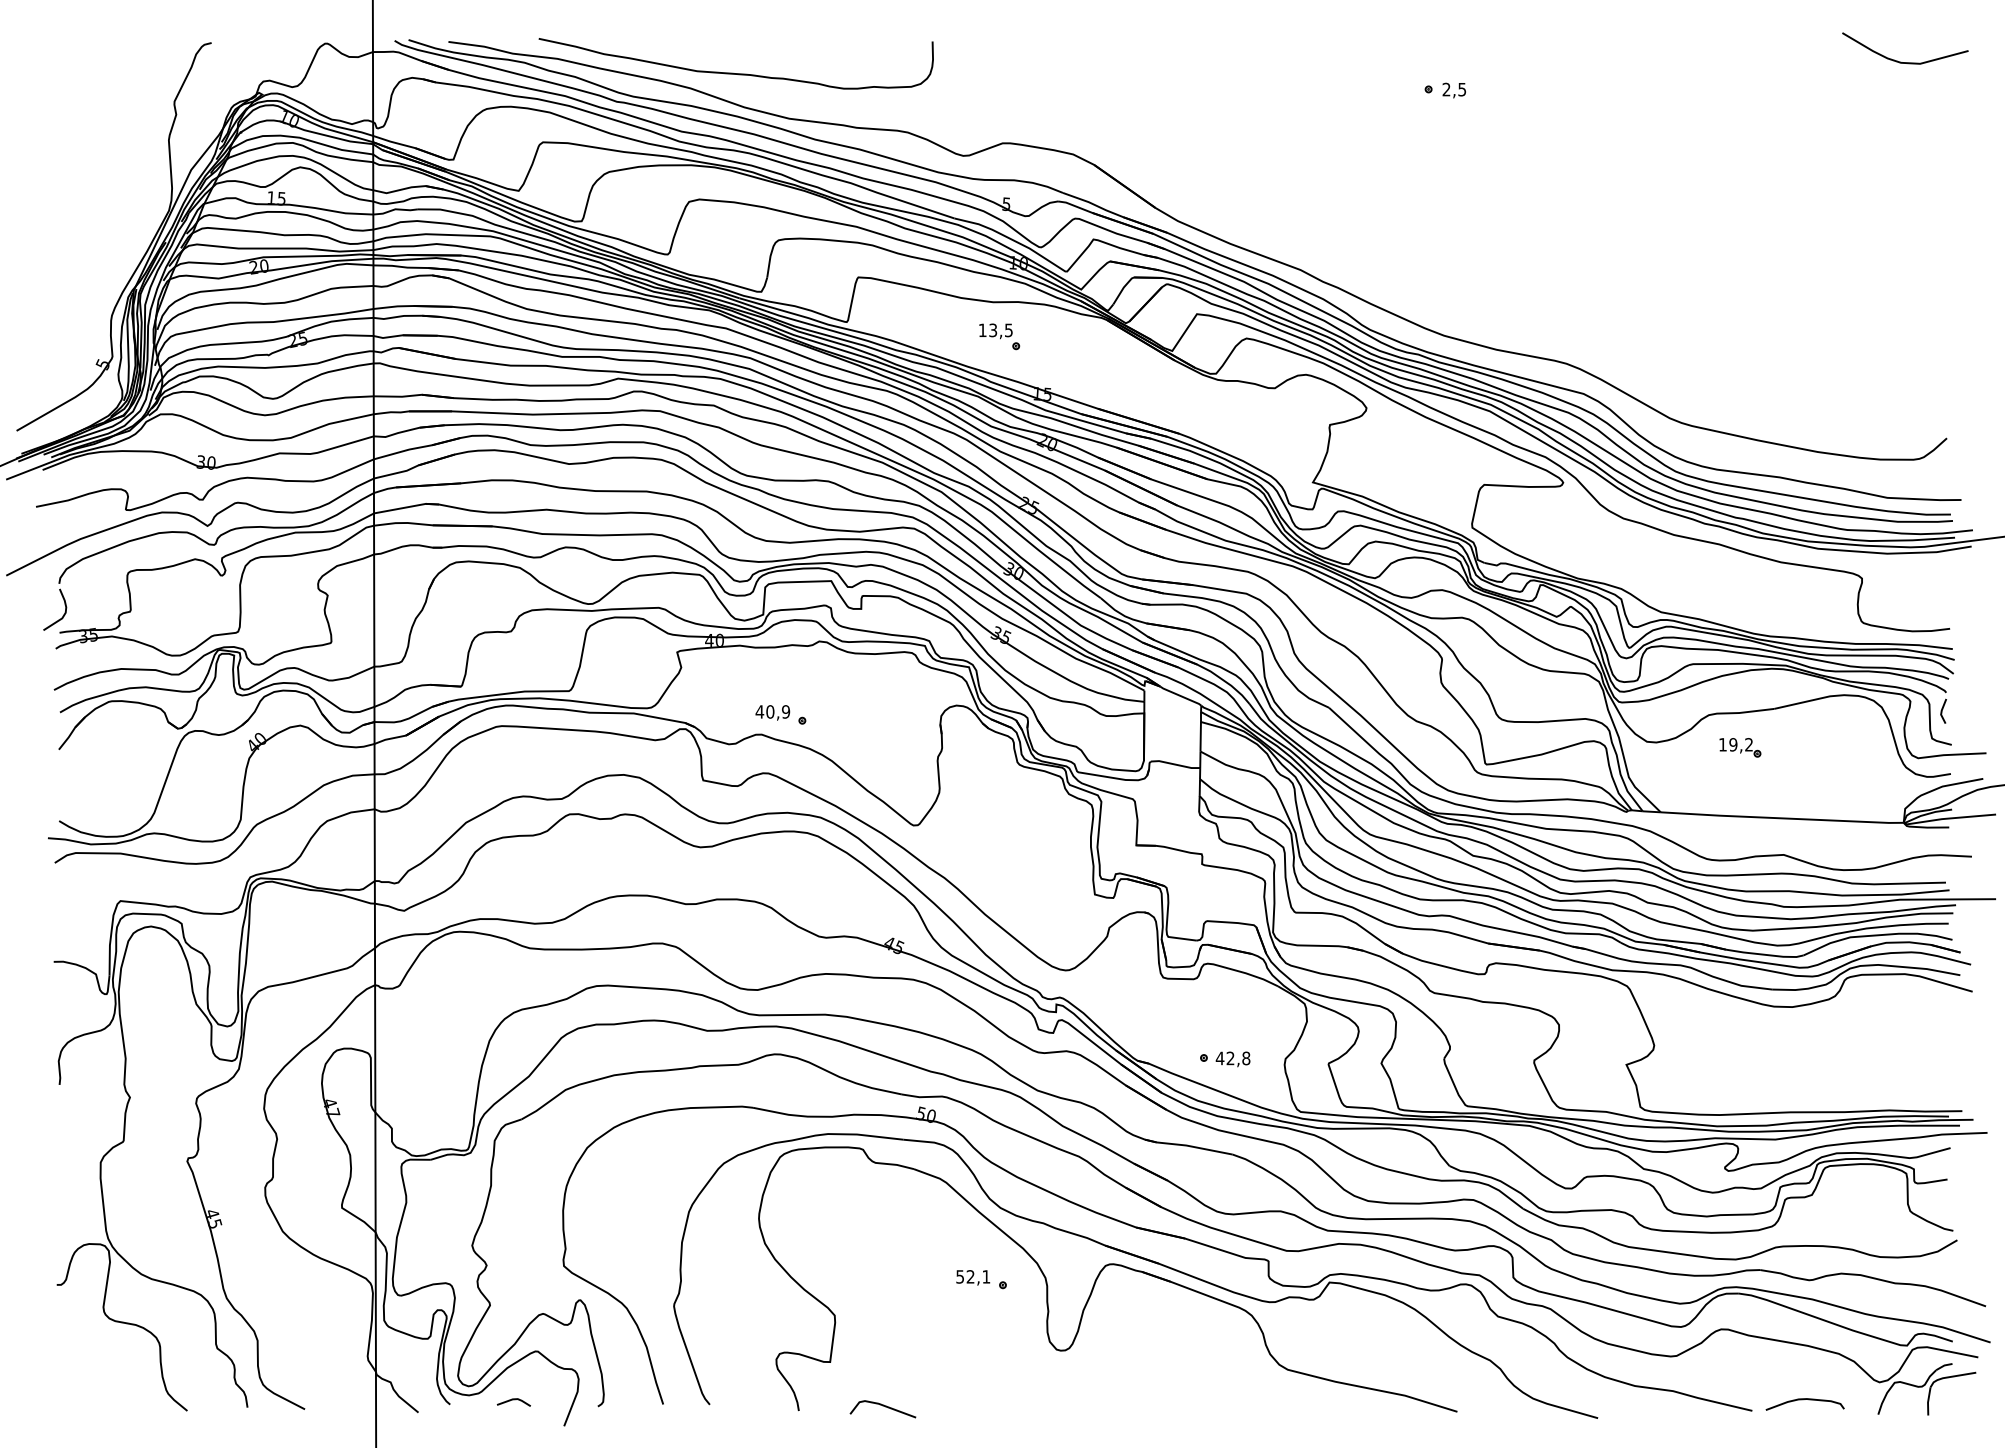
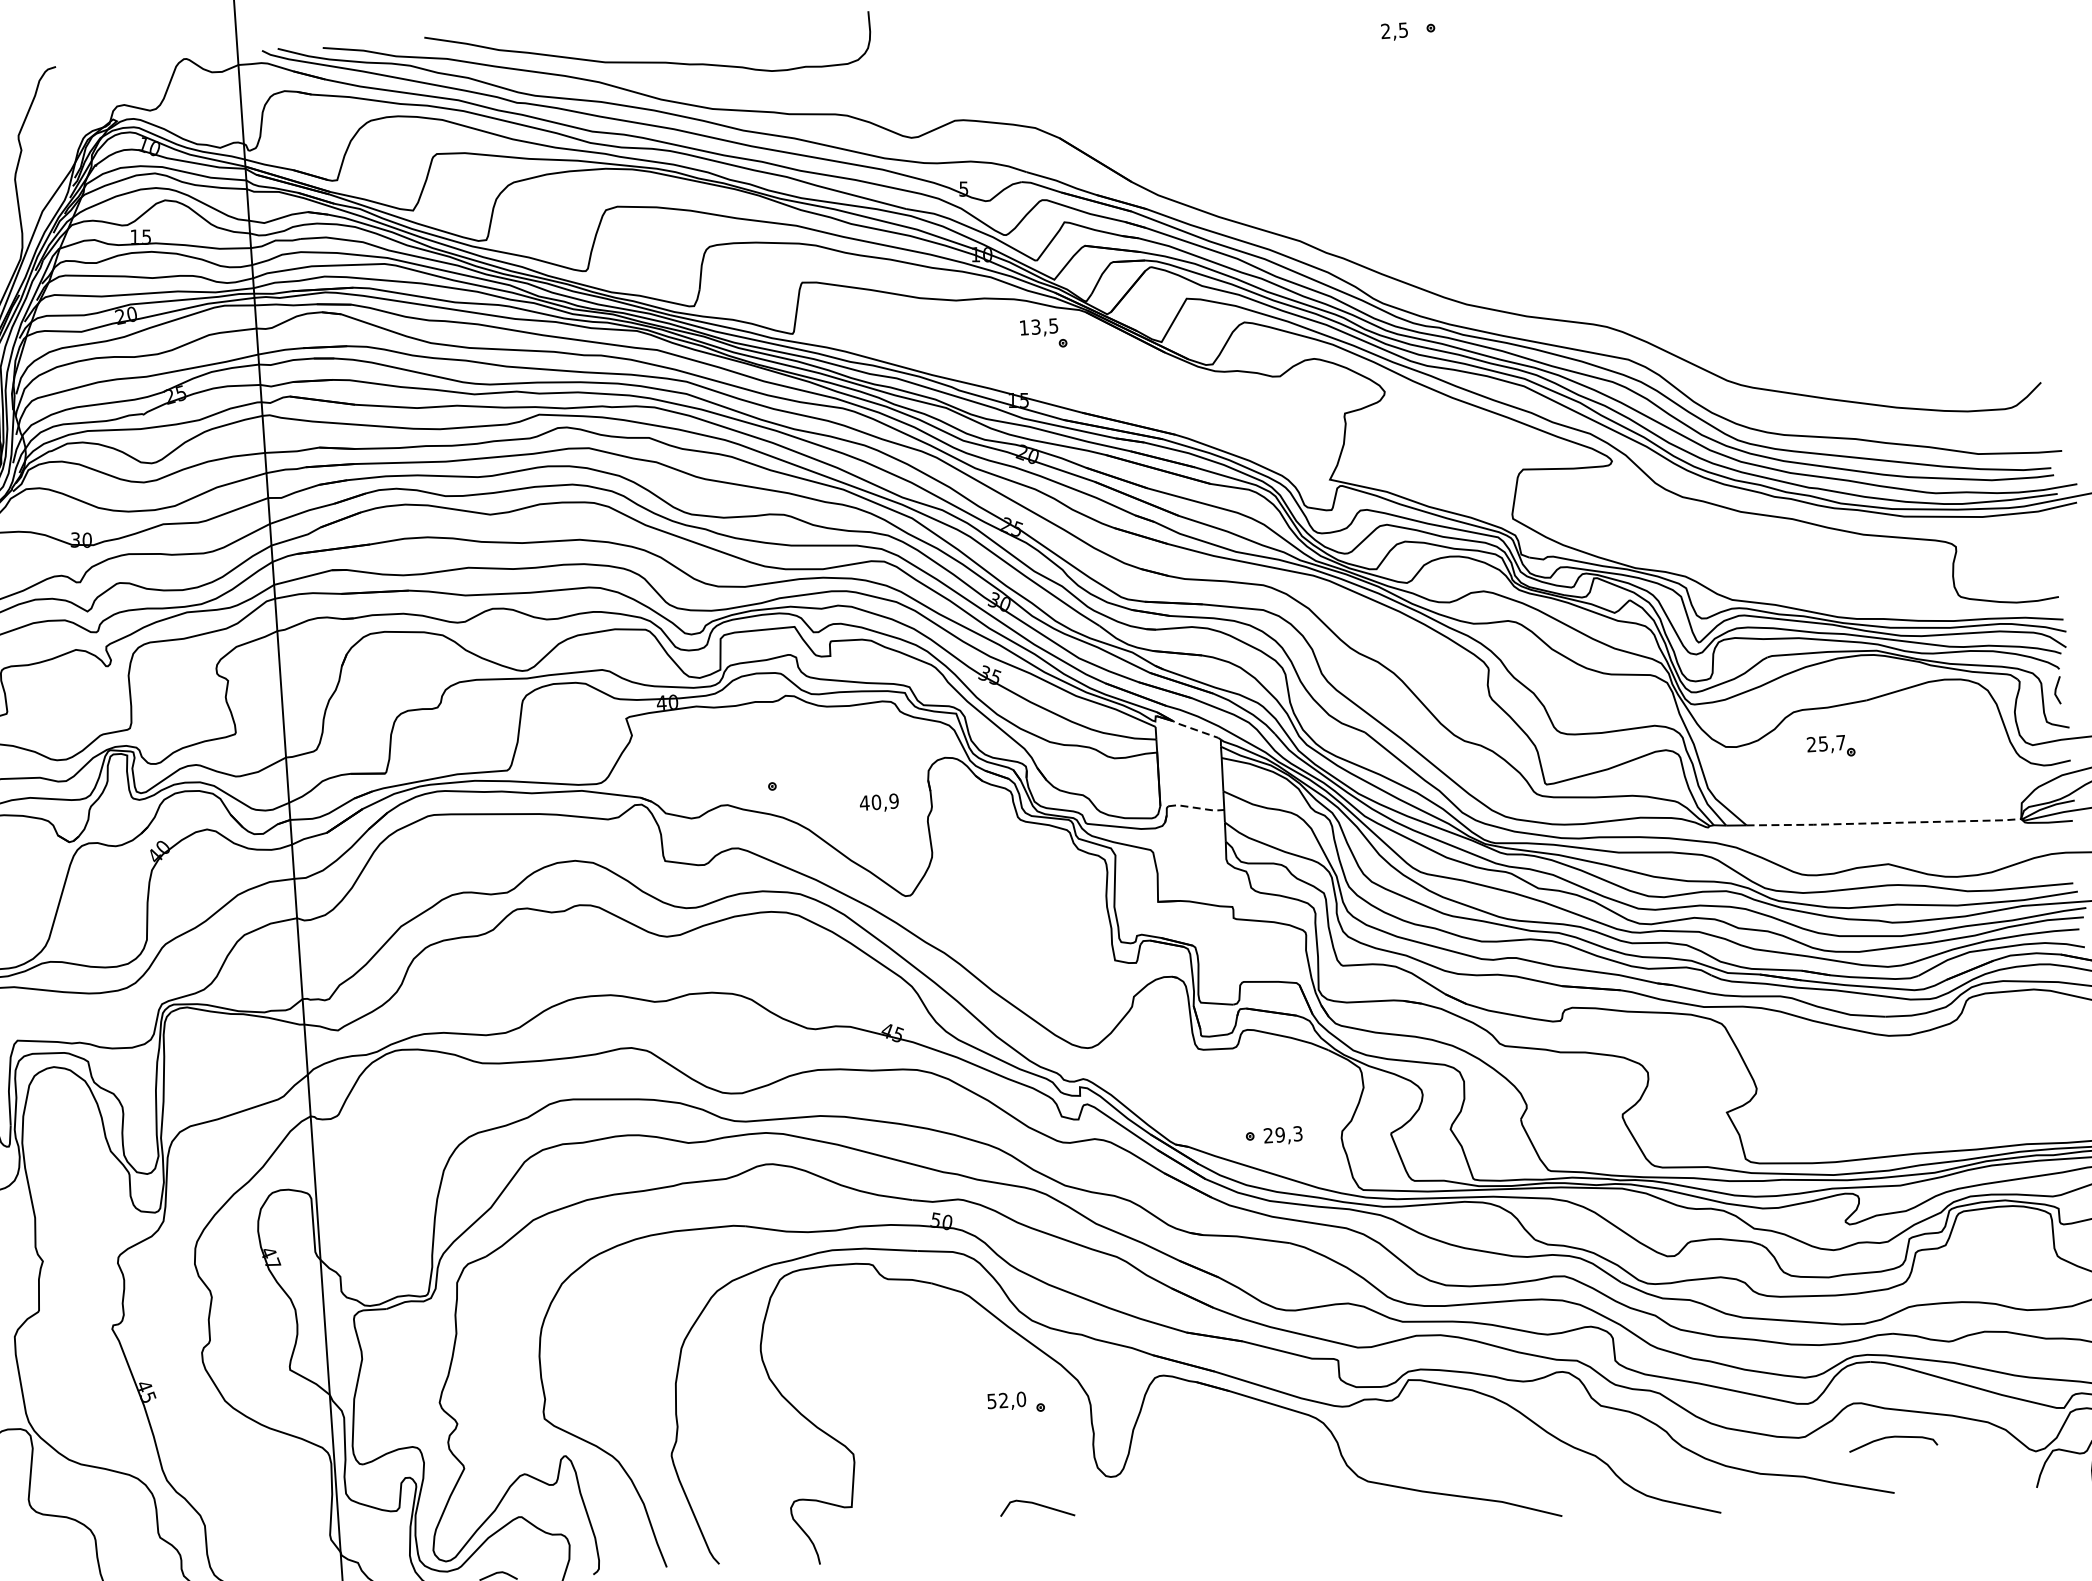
text: (1453, 90) -> (1393, 31), moved
part: (999, 336) -> (1043, 333), moved
line: (1180, 696) -> (1196, 730), solid -> dashed
text: (772, 712) -> (878, 802), moved
text: (1735, 744) -> (1825, 743), 19,2 -> 25,7
line: (1175, 764) -> (1196, 807), solid -> dashed
line: (1782, 818) -> (1884, 823), solid -> dashed
text: (1232, 1058) -> (1282, 1134), 42,8 -> 29,3
text: (986, 1276) -> (1021, 1398), 52,1 -> 52,0
curve: (1803, 1400) -> (1891, 1438), moved
line: (882, 1406) -> (1036, 1505), moved

